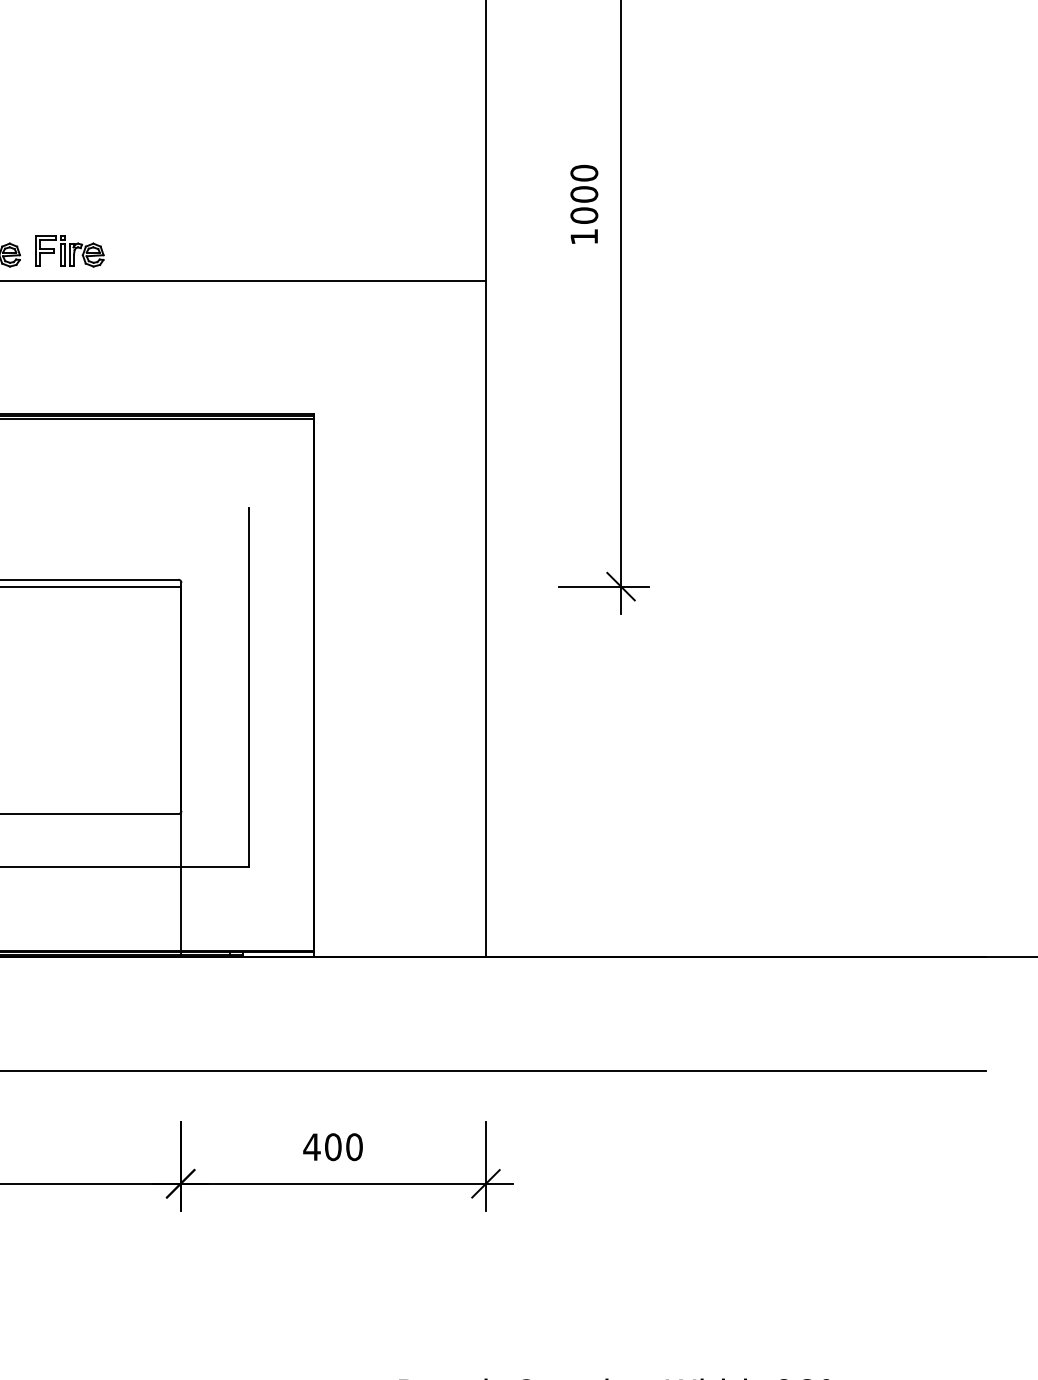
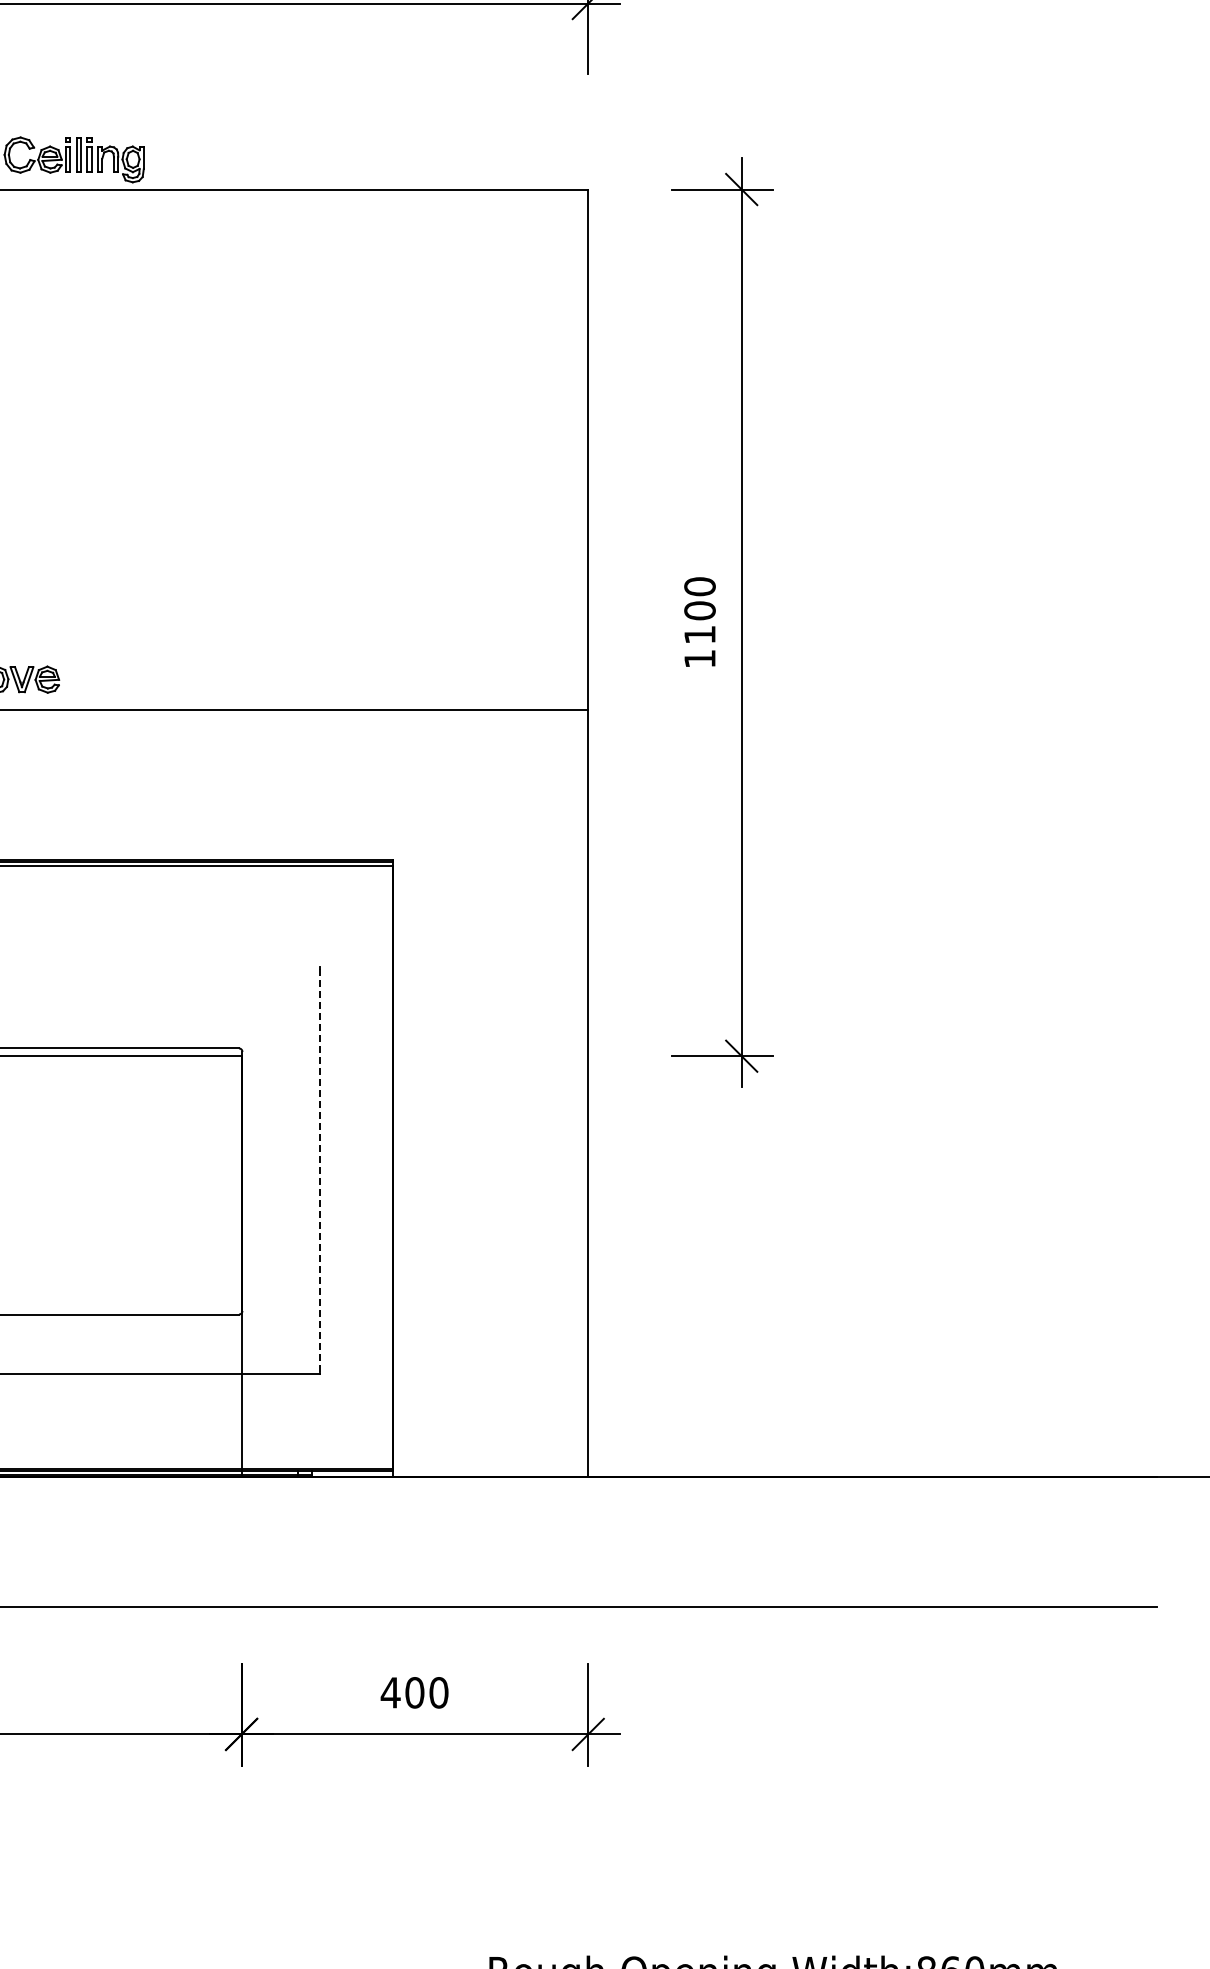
text: (583, 215) -> (699, 634), 1000 -> 1100
part: (69, 251) -> (115, 675), removed
line: (249, 688) -> (319, 1171), solid -> dashed

